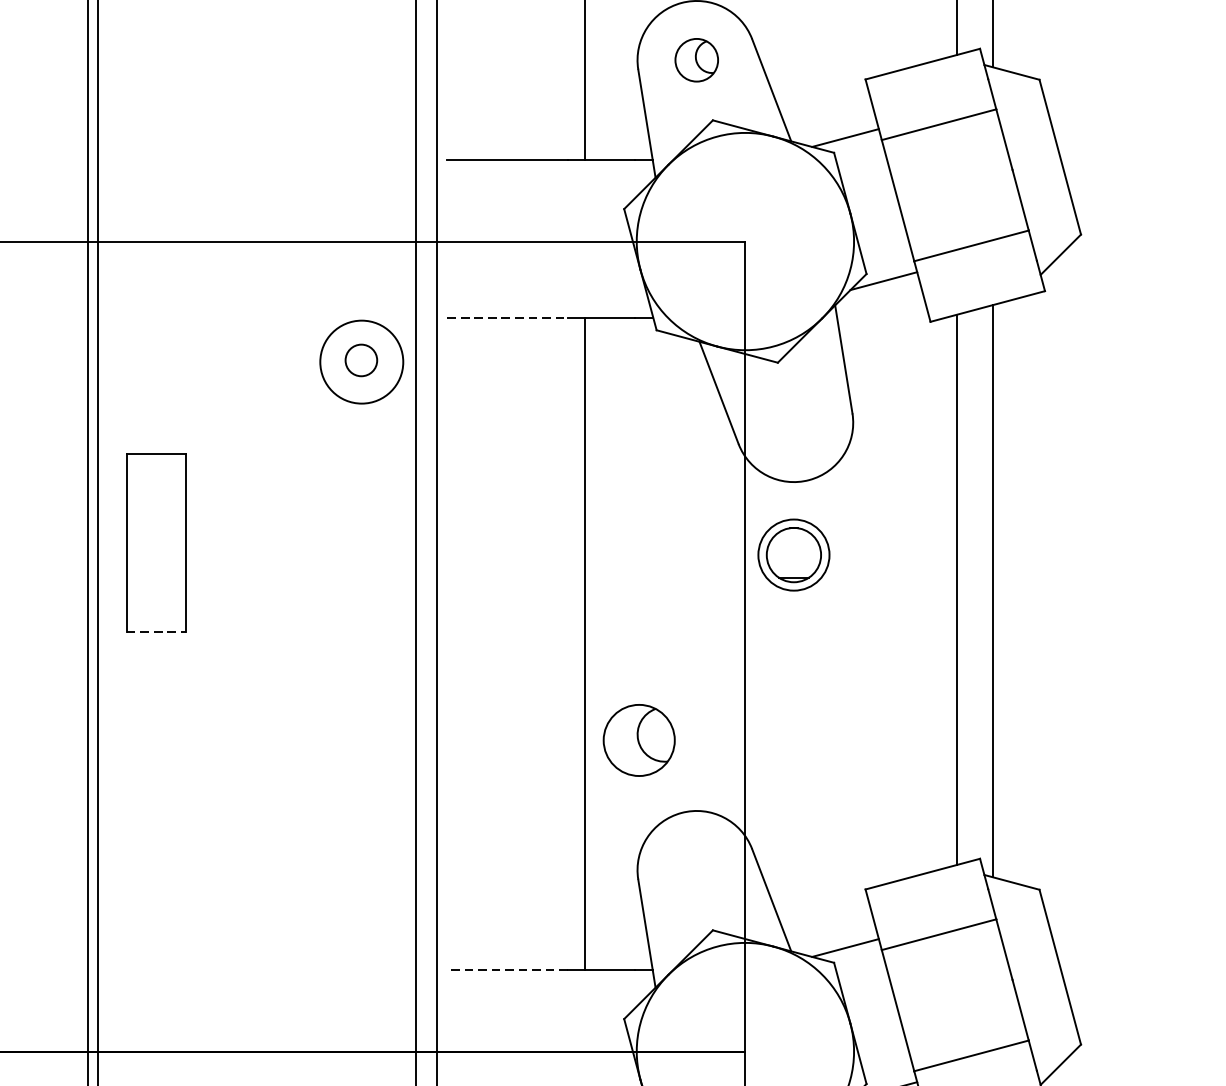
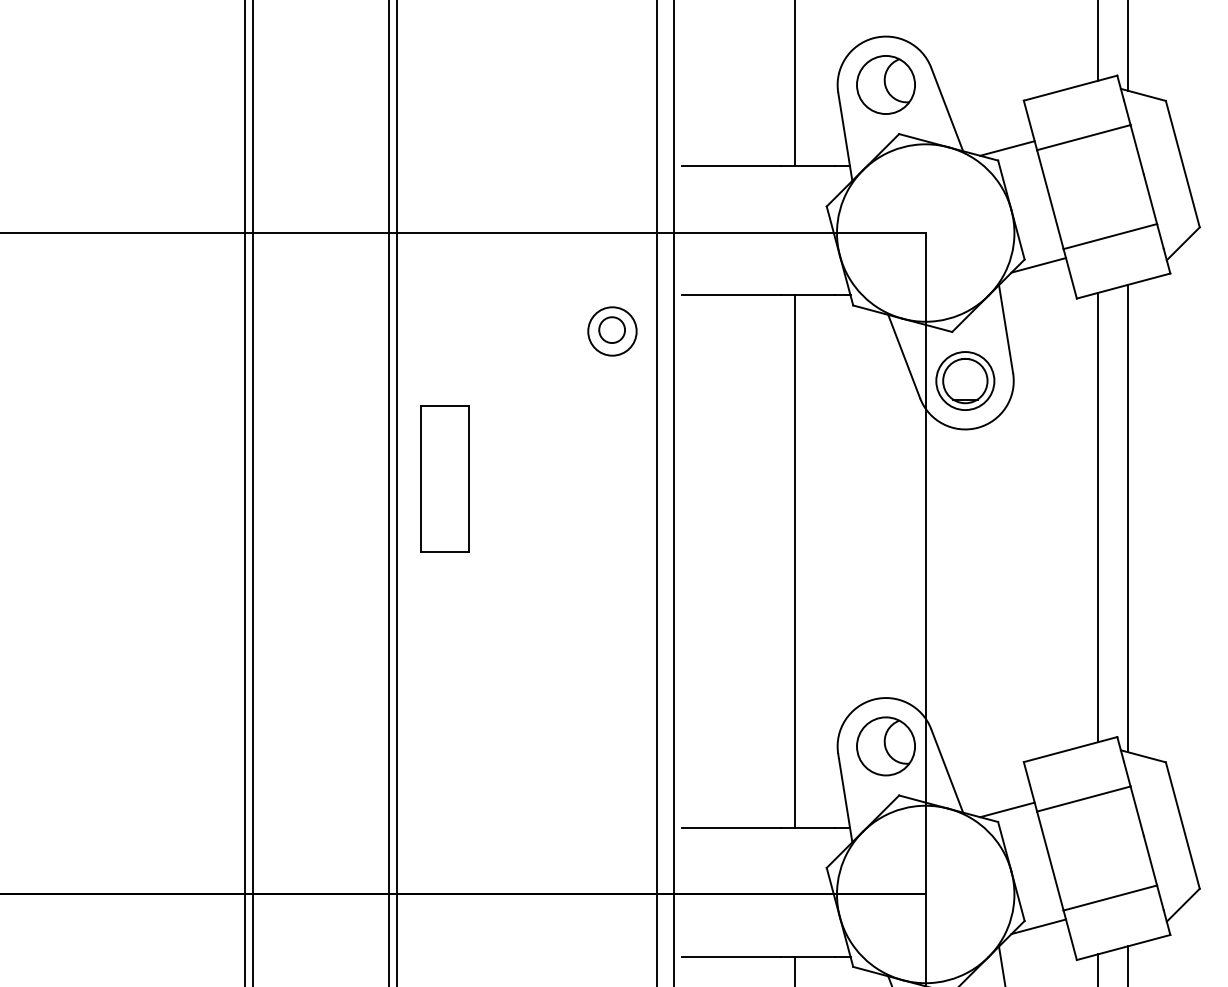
part: (696, 59) -> (885, 84), size x1.67
line: (508, 318) -> (732, 295), dashed -> solid
circle: (361, 362) -> (612, 331), size x0.71
part: (794, 554) -> (965, 380), moved
line: (157, 631) -> (445, 551), dashed -> solid
part: (638, 740) -> (885, 746), moved
line: (507, 969) -> (731, 827), dashed -> solid

